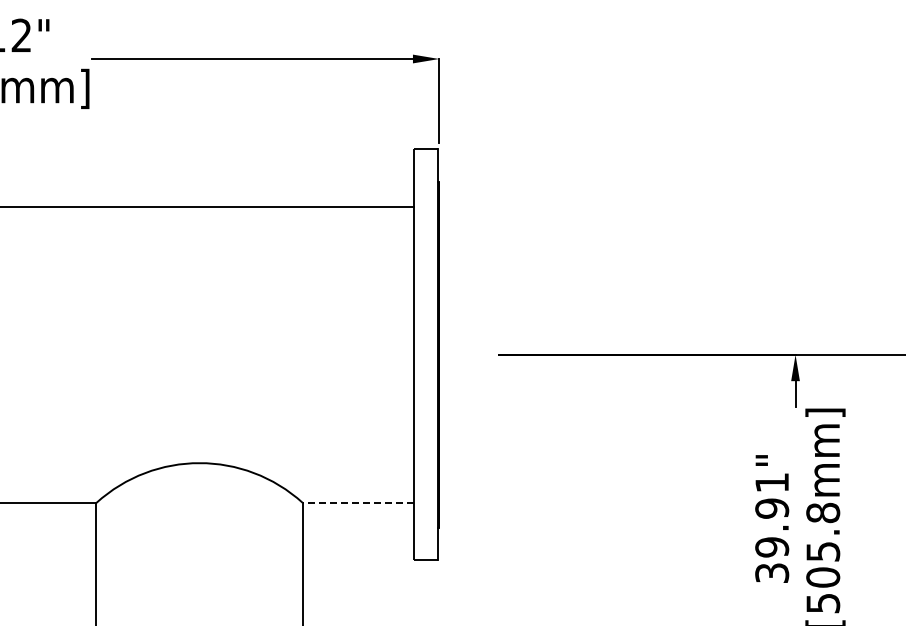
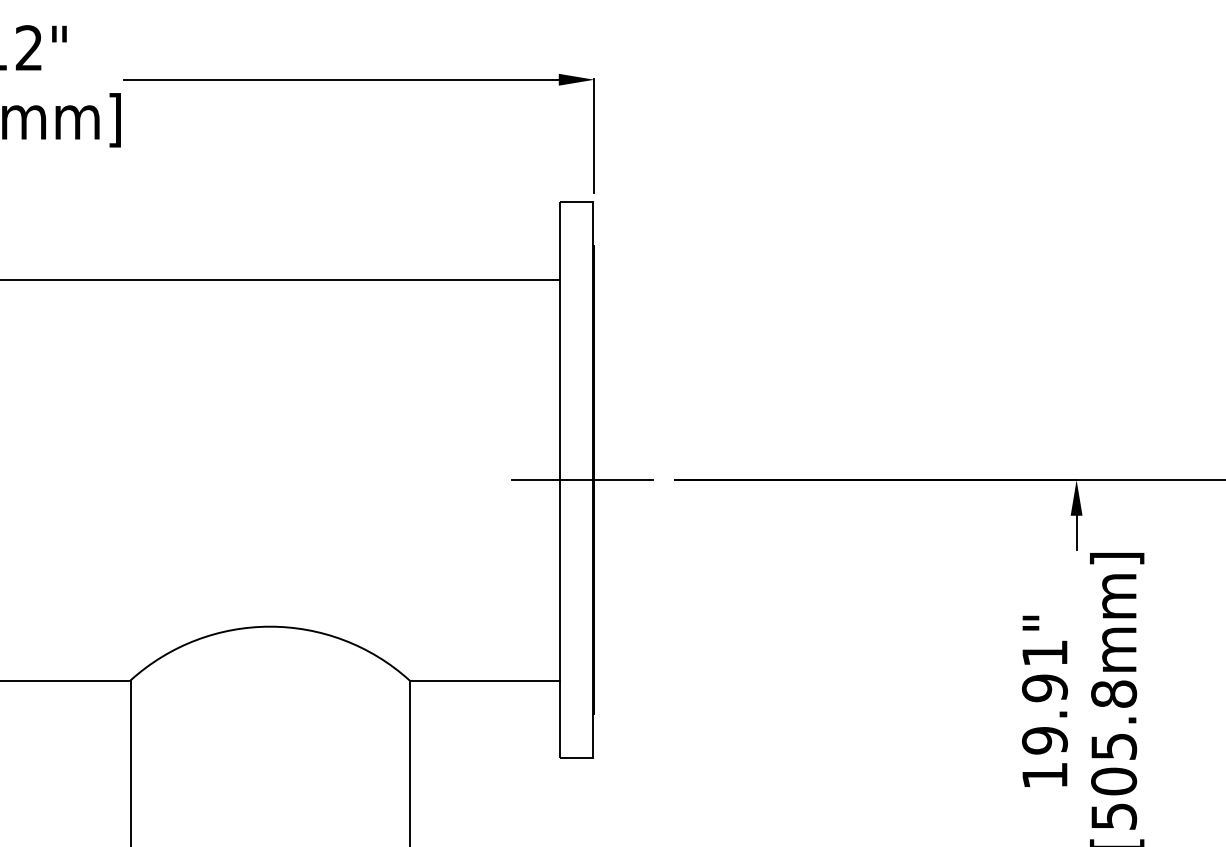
line: (430, 354) -> (582, 479), added
line: (357, 502) -> (483, 679), dashed -> solid
text: (772, 572) -> (1045, 774), 39.91" -> 19.91"

